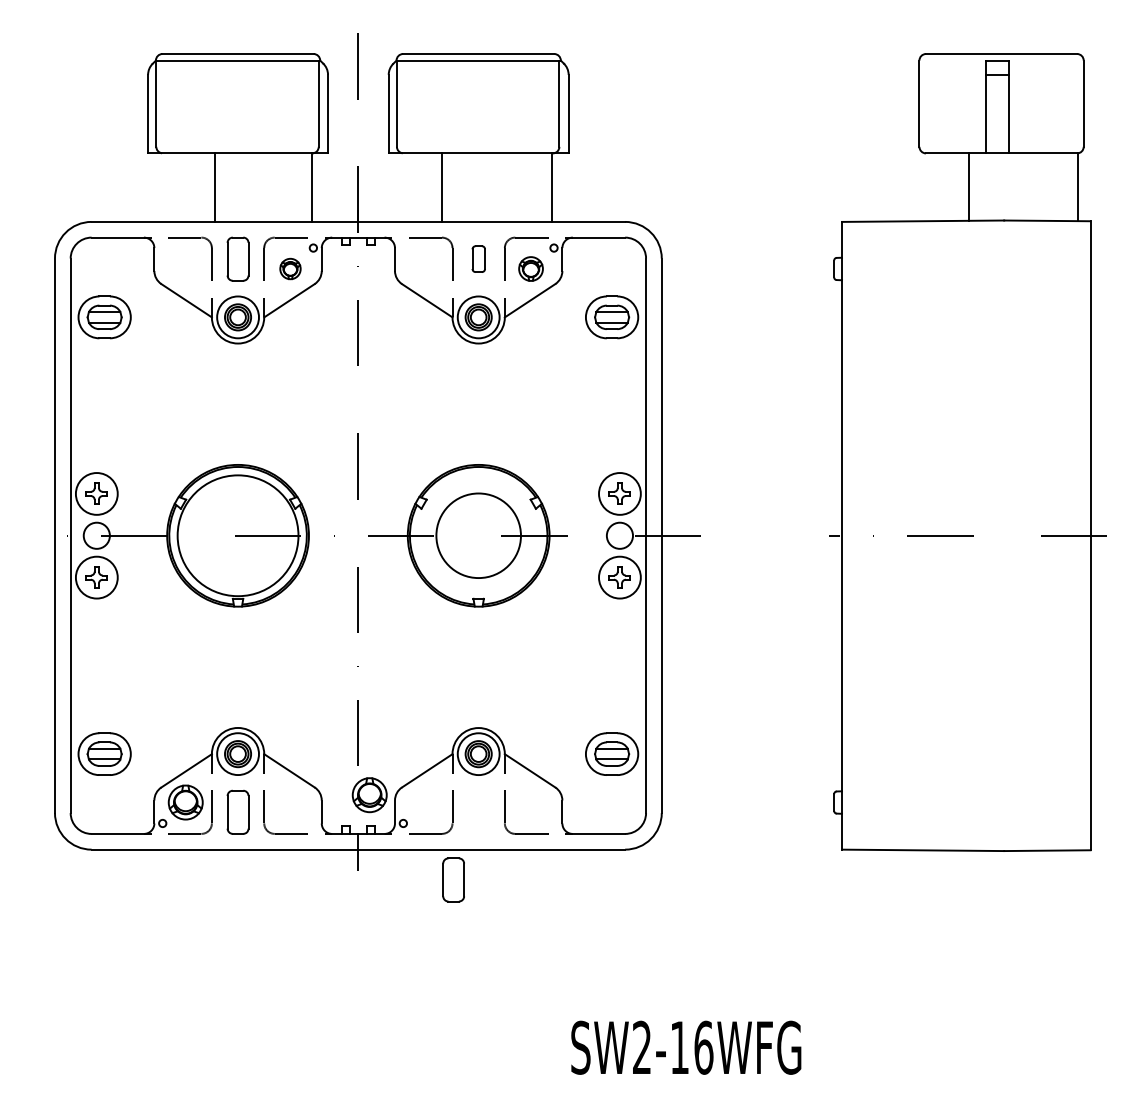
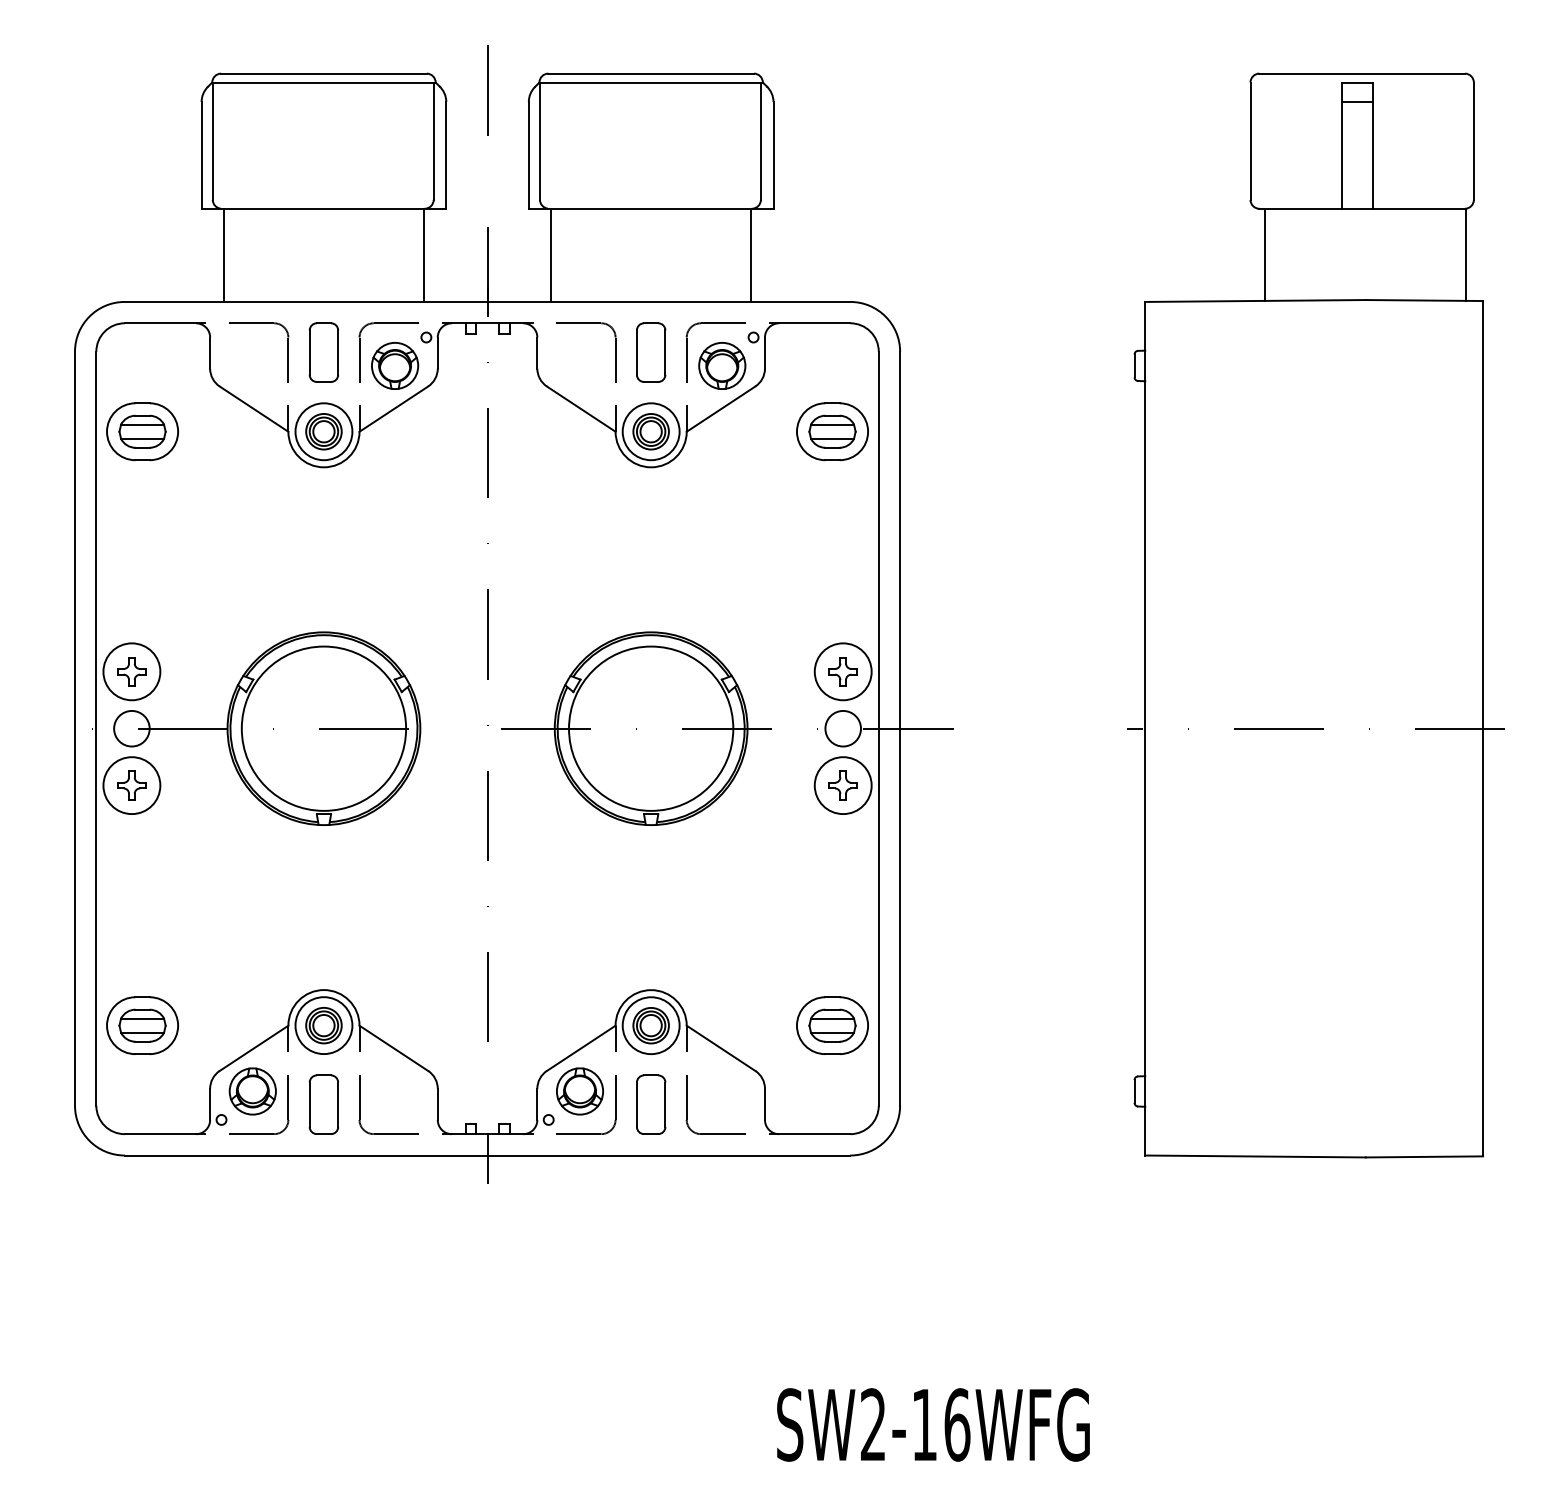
line: (214, 187) -> (223, 254), moved
line: (441, 187) -> (550, 254), moved
line: (969, 187) -> (1265, 254), moved
part: (478, 259) -> (651, 352), size x1.67
part: (290, 268) -> (395, 365), size x1.67
part: (531, 268) -> (722, 365), size x1.43
circle: (478, 535) -> (651, 728), size x1.43
part: (369, 795) -> (579, 1091), moved
part: (453, 879) -> (651, 1104), moved

